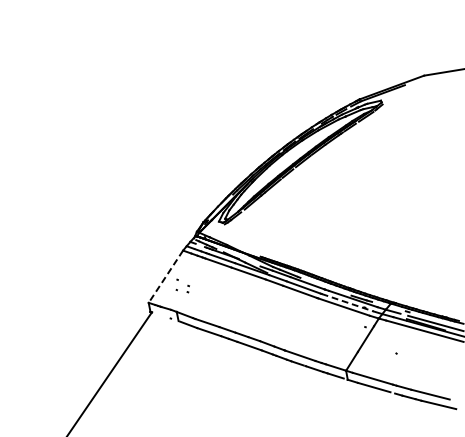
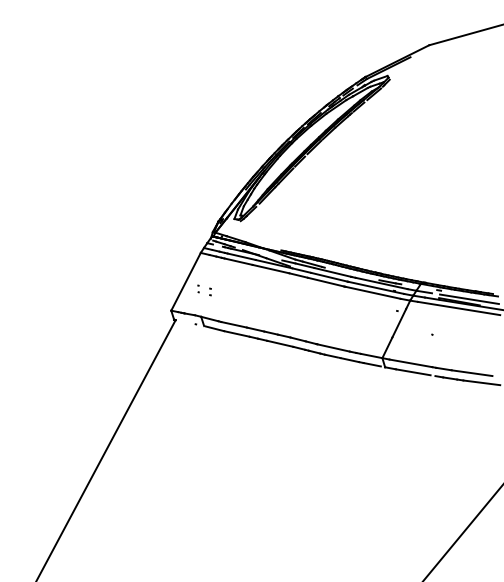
line: (165, 277) -> (185, 282), dashed -> solid
part: (177, 284) -> (198, 288), size x0.62
line: (347, 303) -> (376, 288), dashed -> solid

